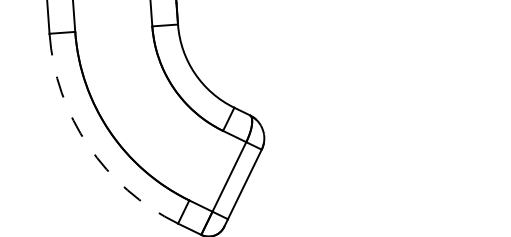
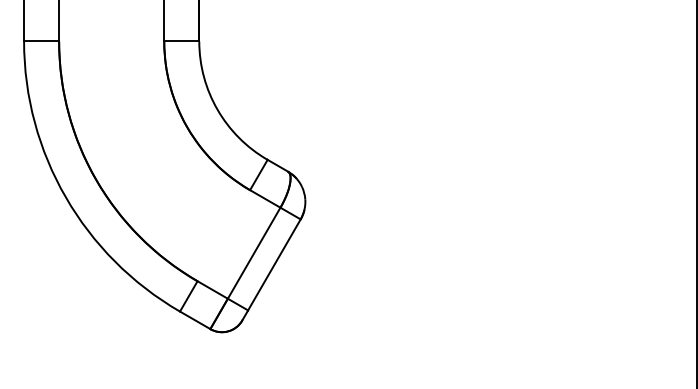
arc: (88, 145) -> (65, 197), dashed -> solid

